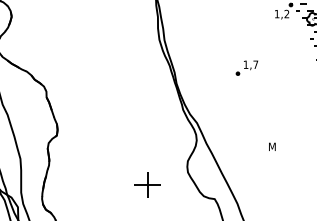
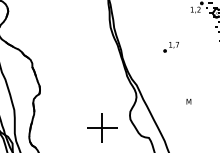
part: (147, 184) -> (102, 127), size x1.67

